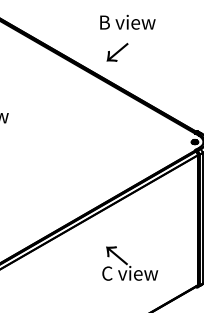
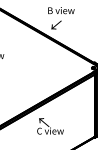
text: (130, 263) -> (50, 126), moved

